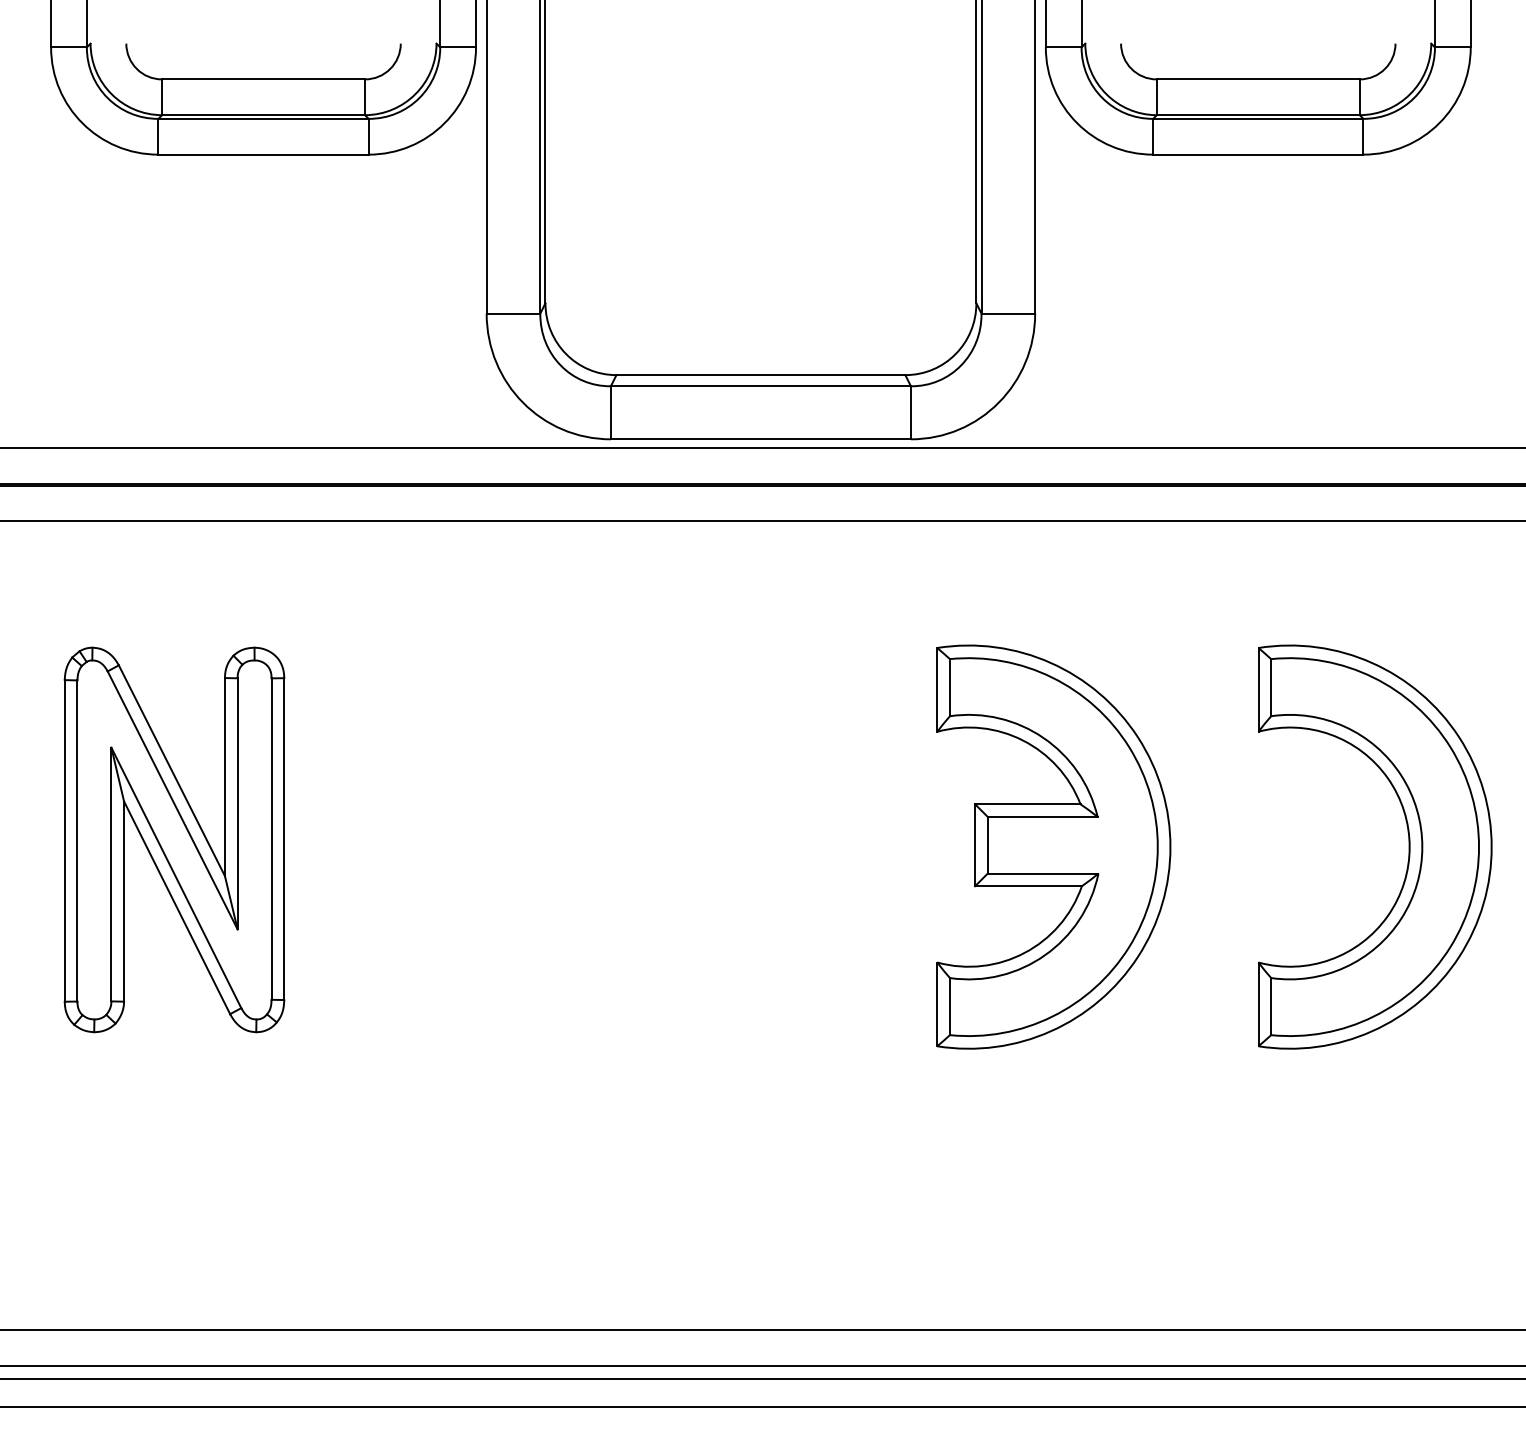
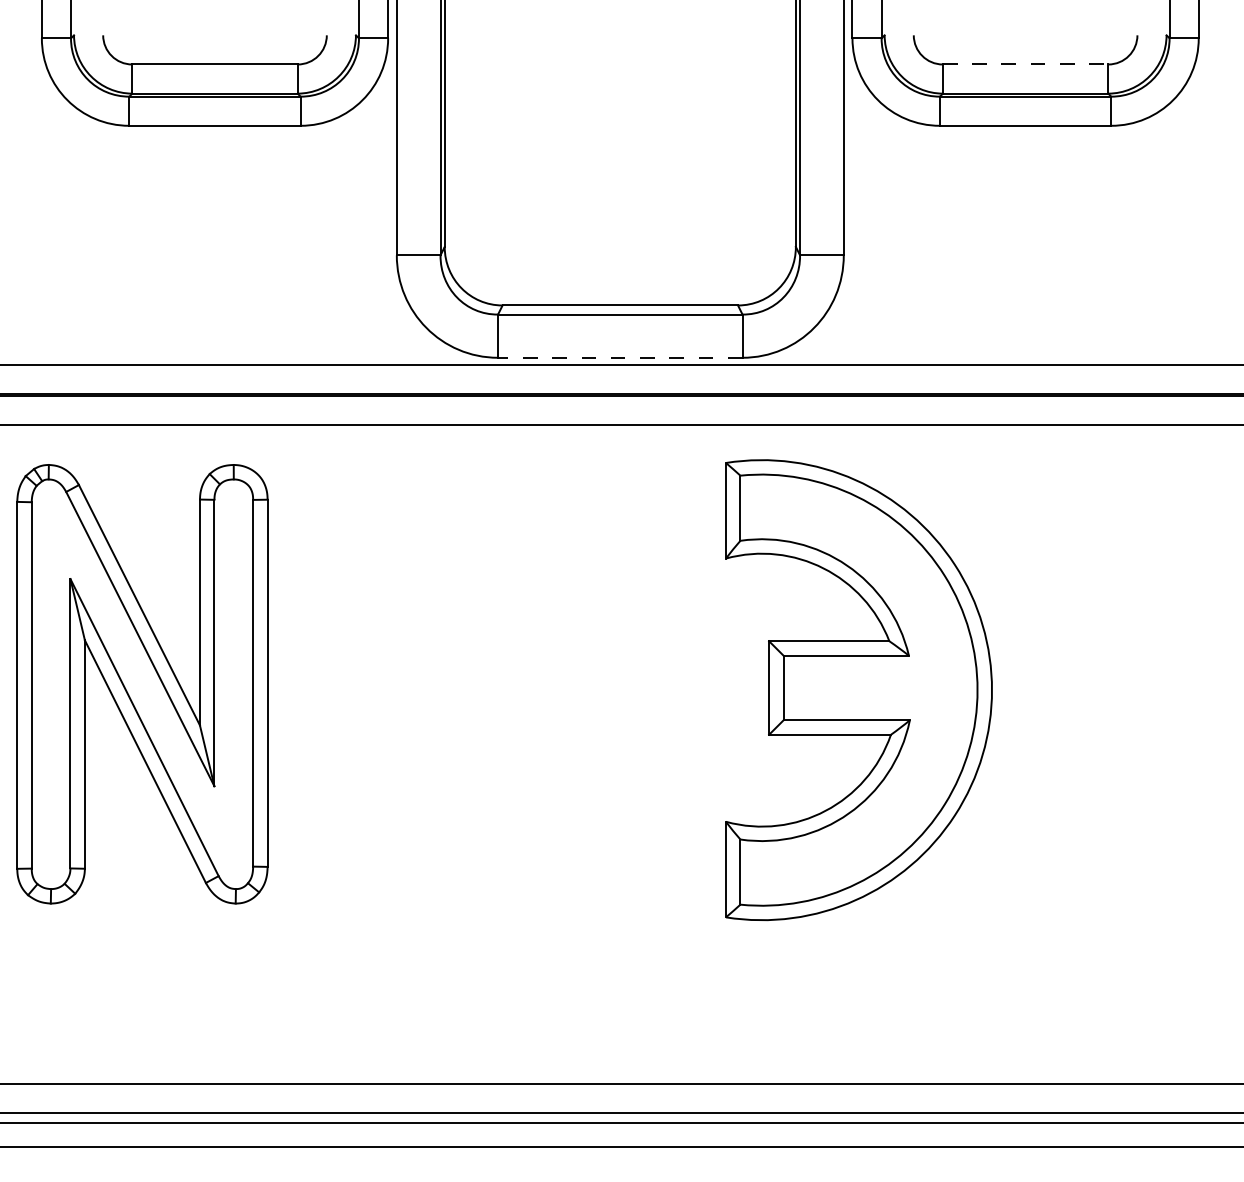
line: (1258, 79) -> (1025, 64), solid -> dashed
line: (760, 439) -> (619, 357), solid -> dashed
part: (174, 839) -> (142, 683), size x1.4
part: (1053, 846) -> (858, 689), size x1.4
part: (1408, 846) -> (1148, 689), removed

